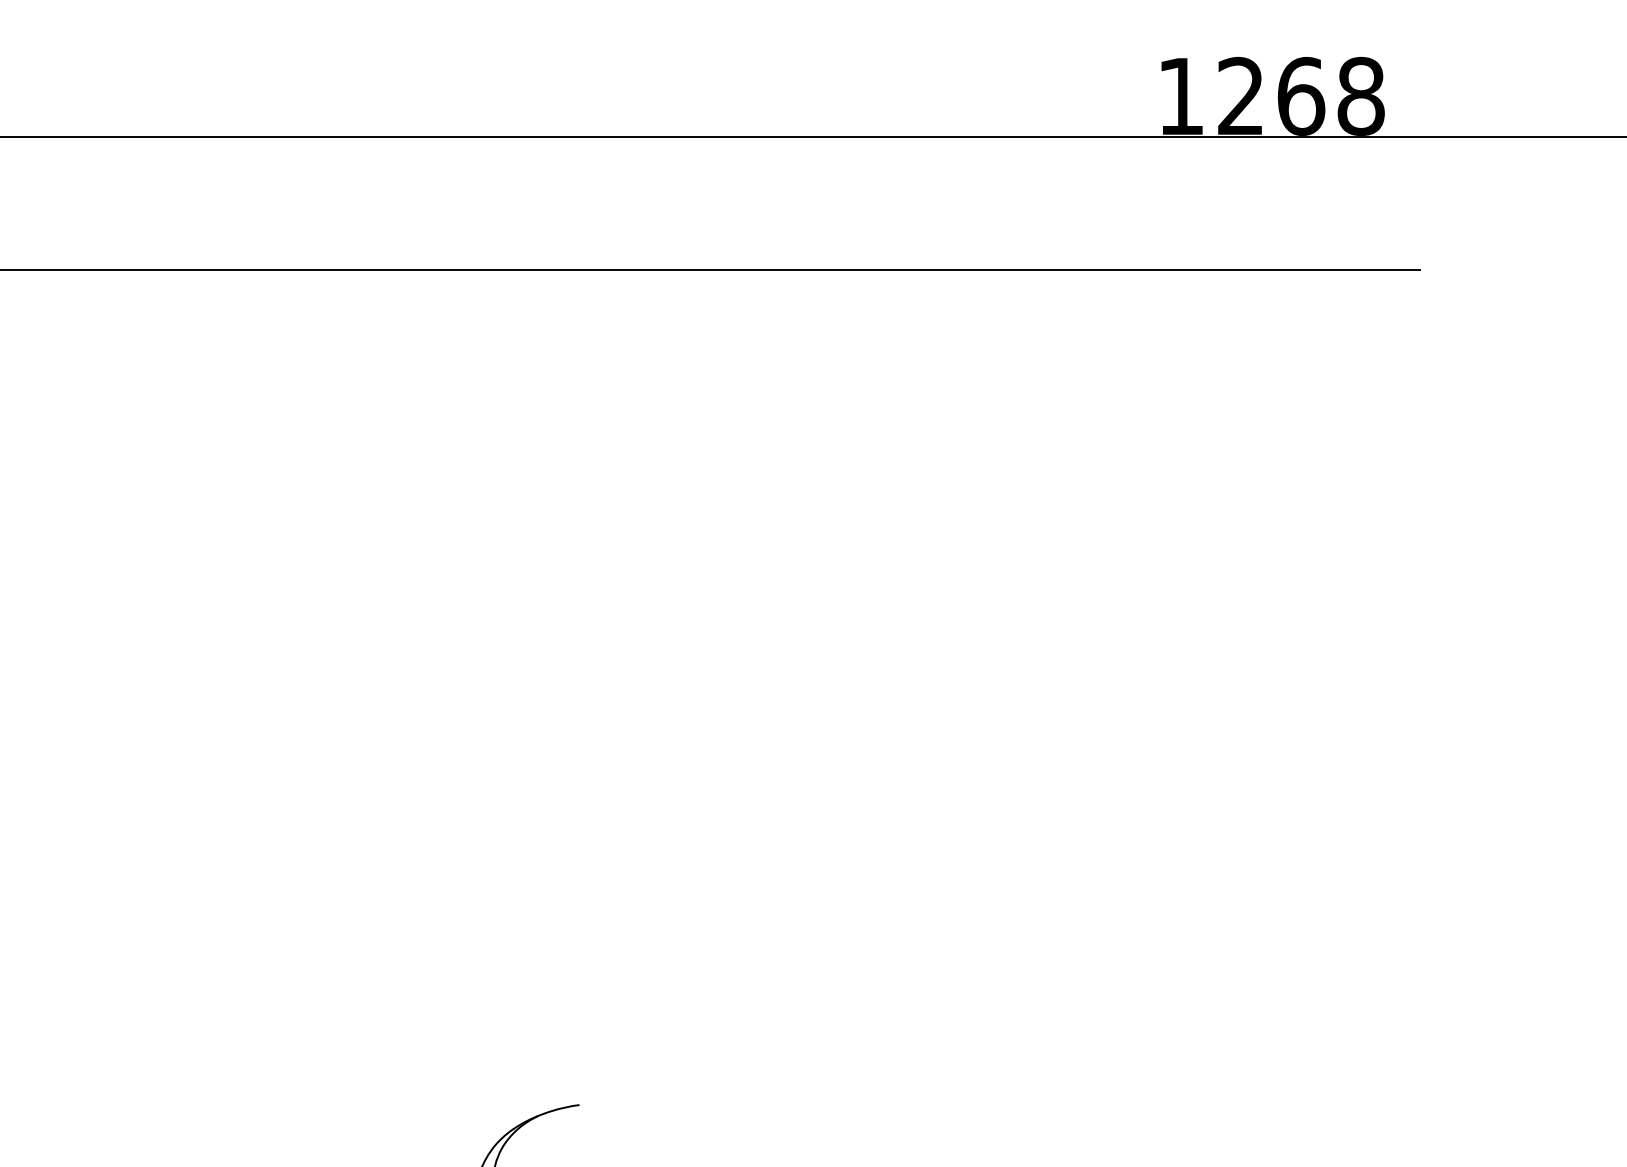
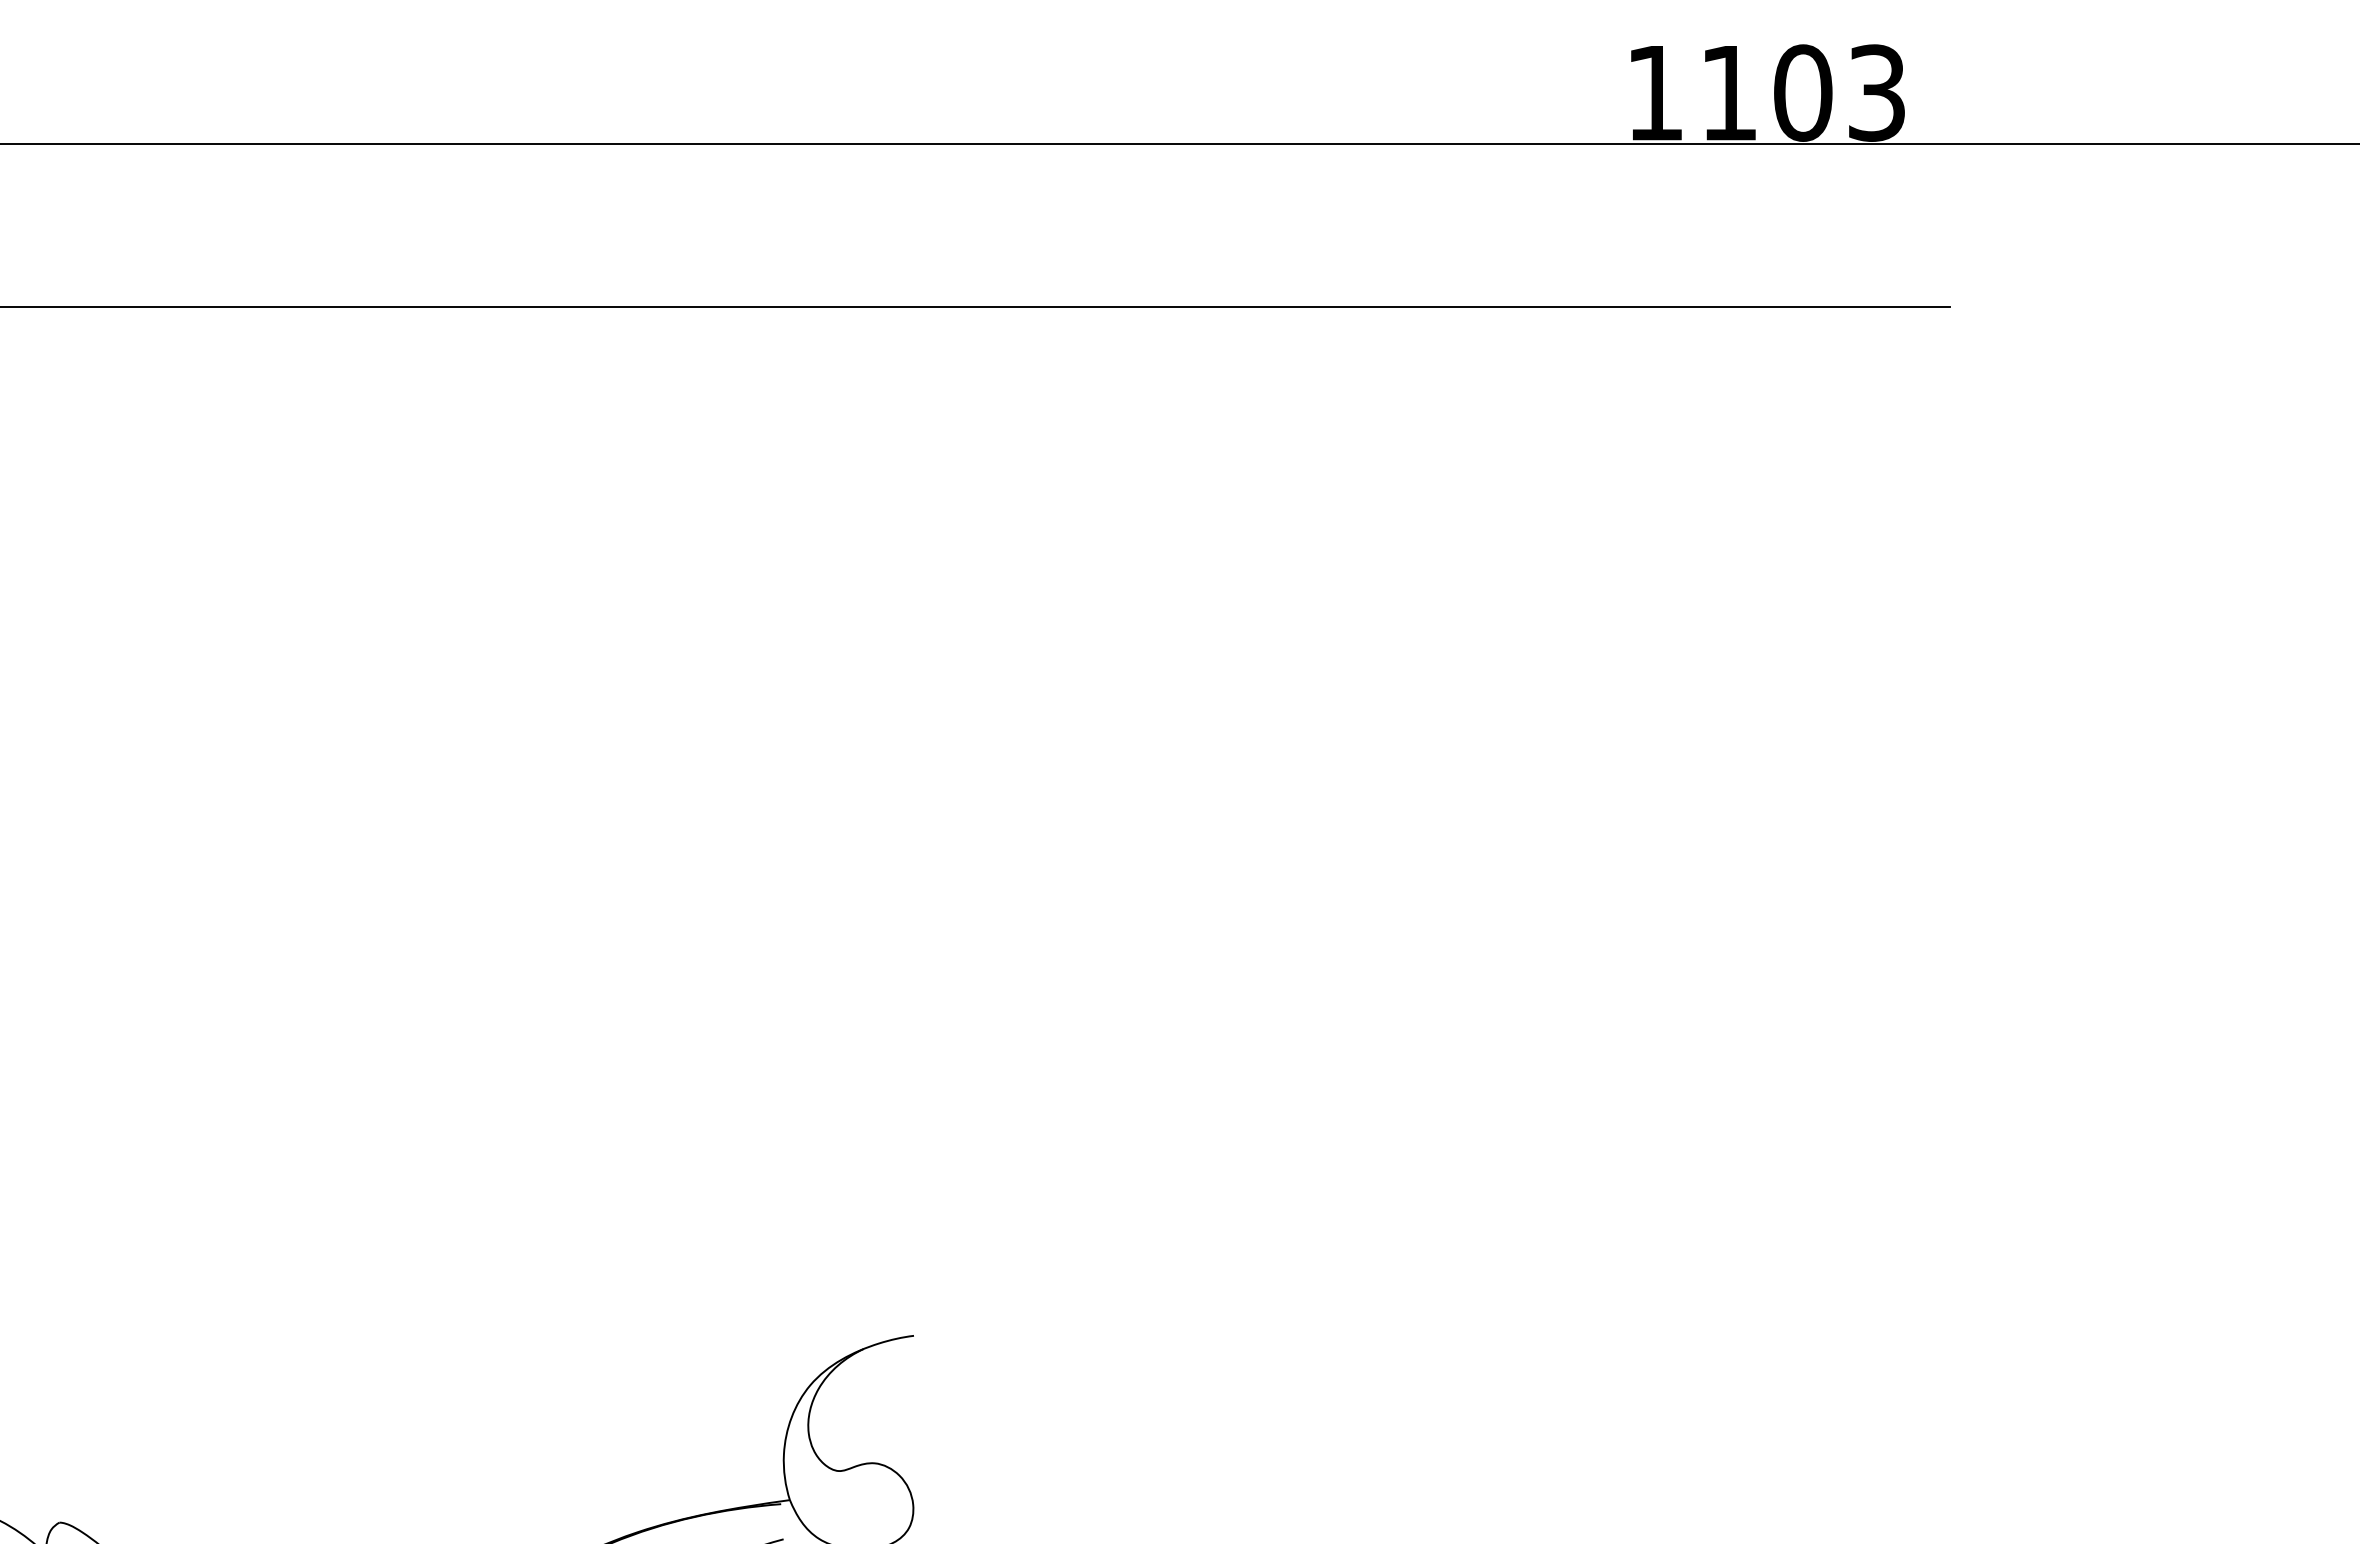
text: (1301, 95) -> (1803, 92), 1268 -> 1103

